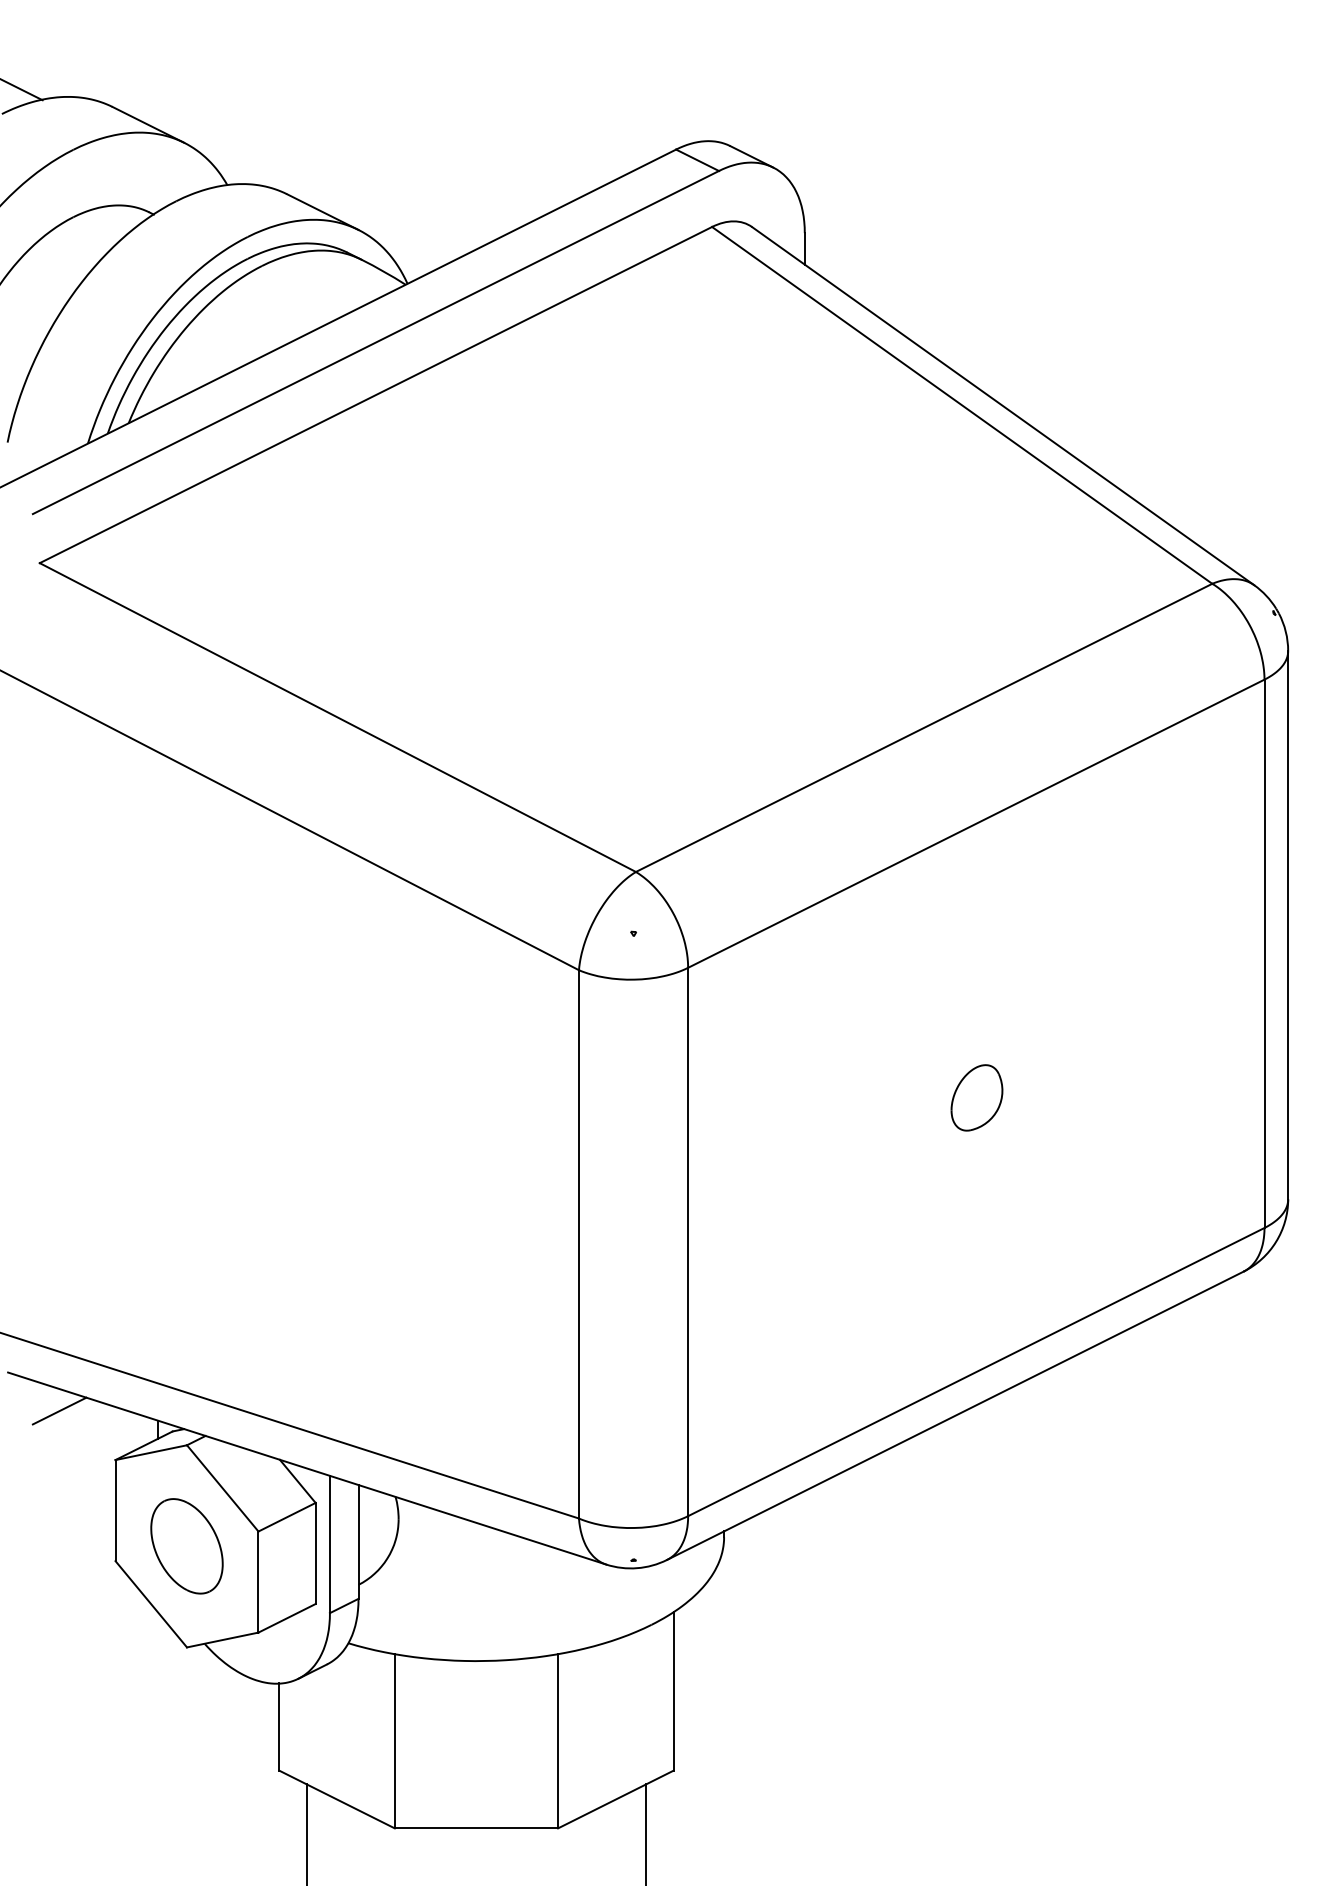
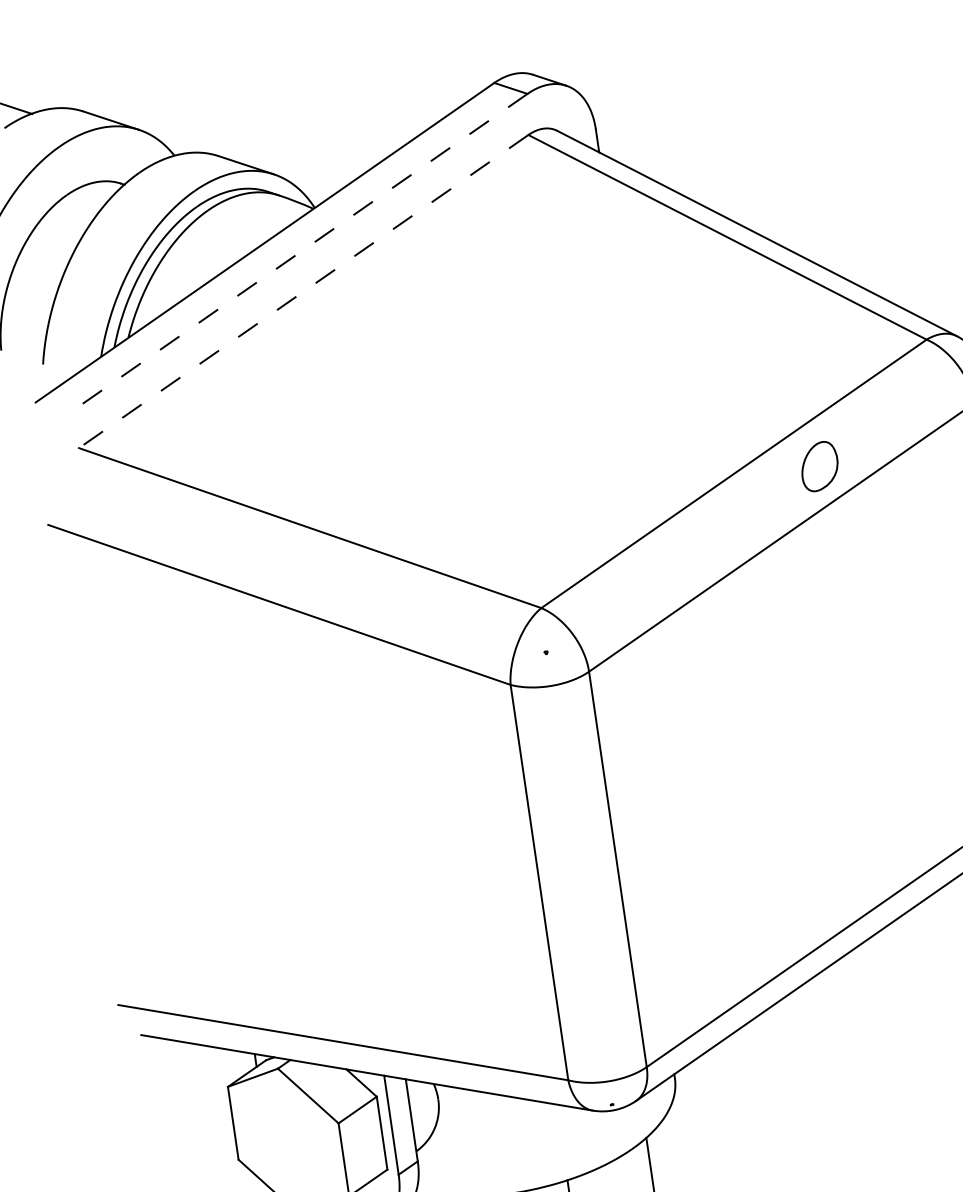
line: (375, 342) -> (297, 253), solid -> dashed
line: (375, 395) -> (303, 291), solid -> dashed
part: (976, 1097) -> (819, 466), moved
line: (59, 1410) -> (182, 1057), removed
part: (186, 1546) -> (288, 1141), removed

